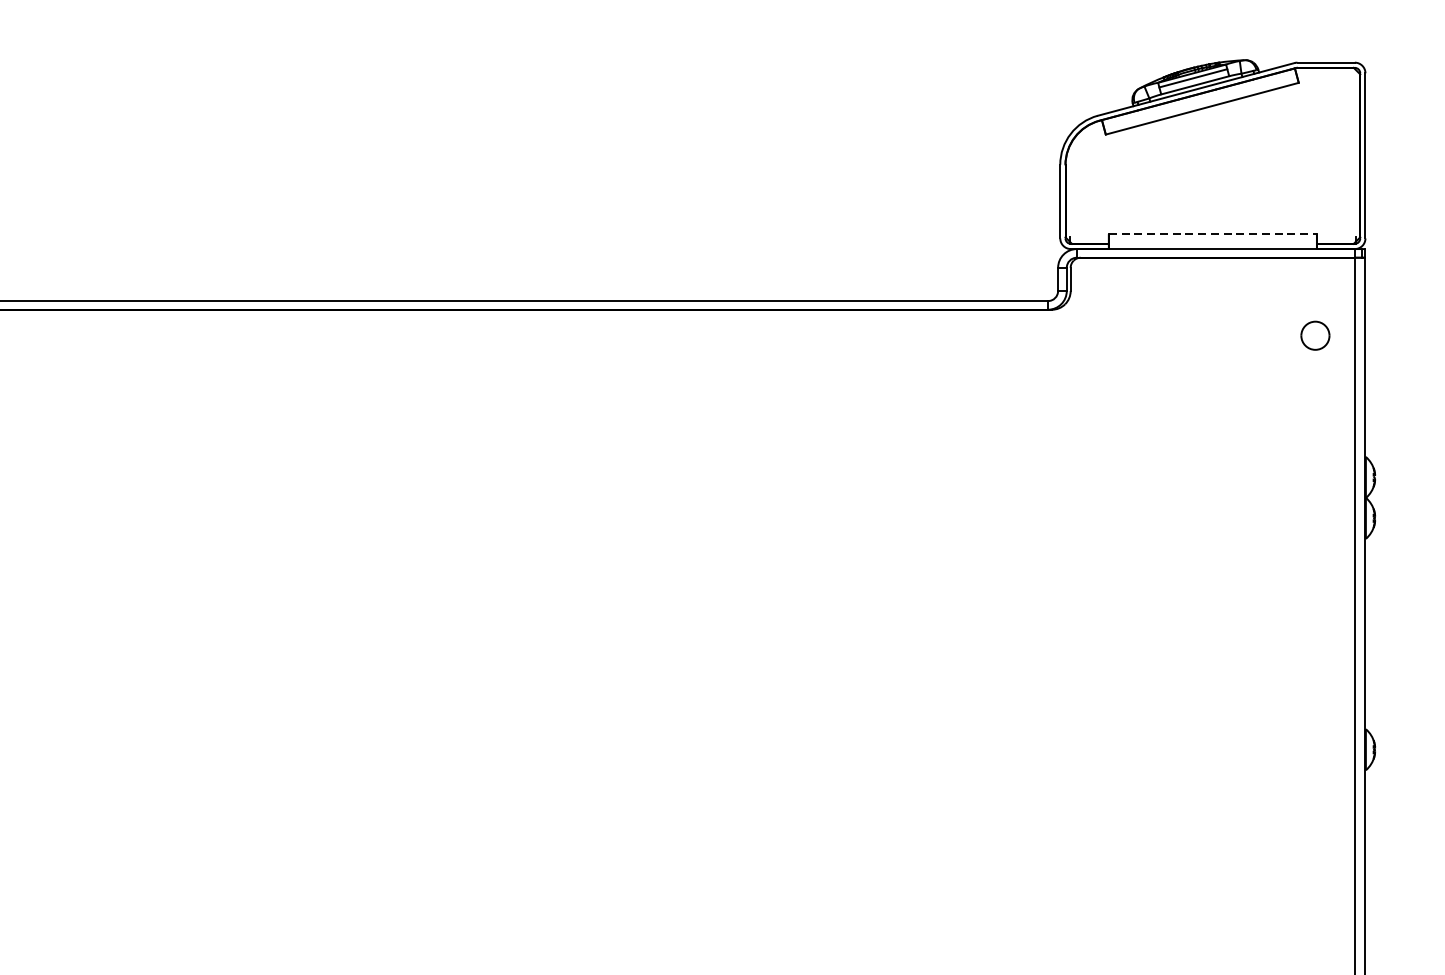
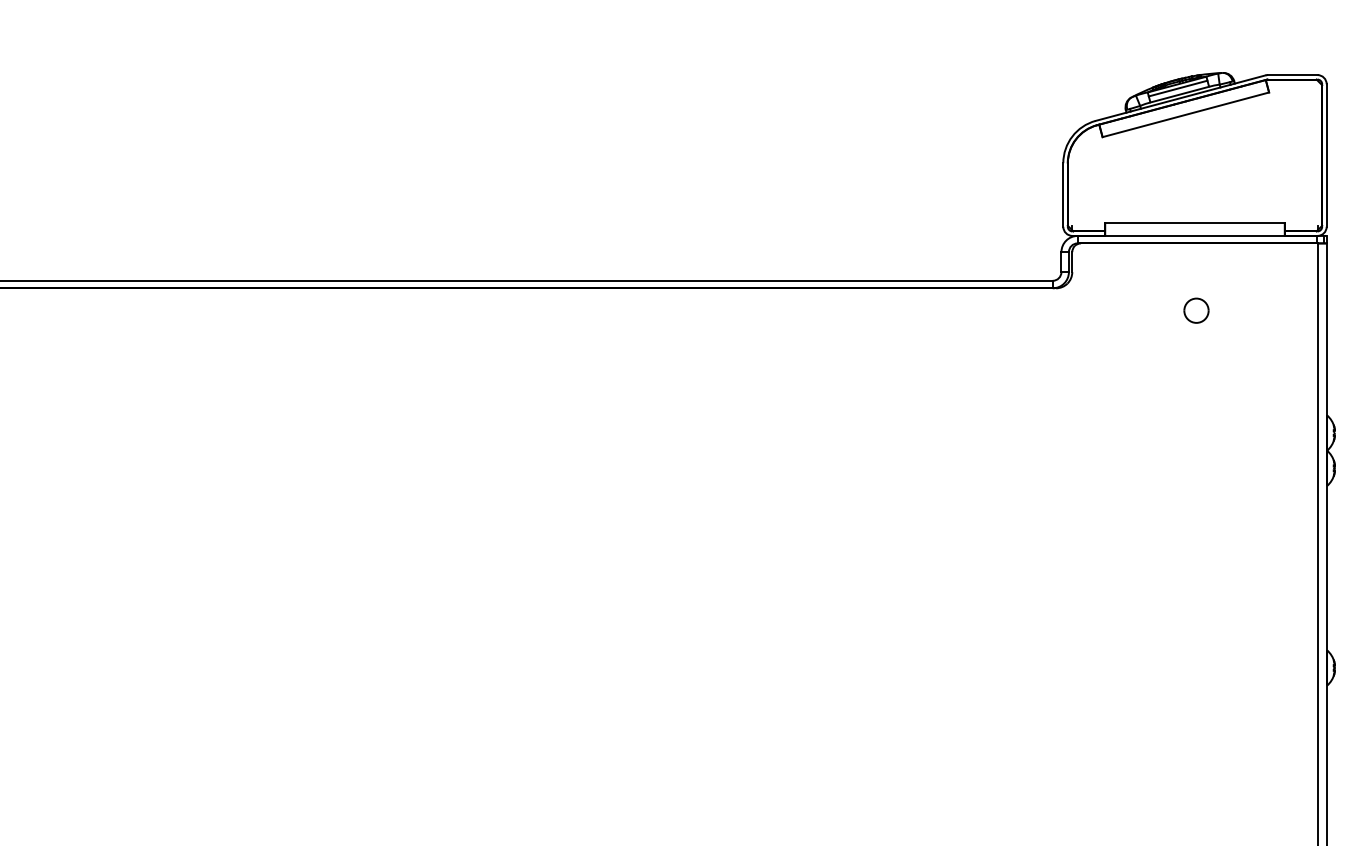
line: (1213, 234) -> (1195, 223), dashed -> solid
part: (1315, 335) -> (1196, 310), moved

